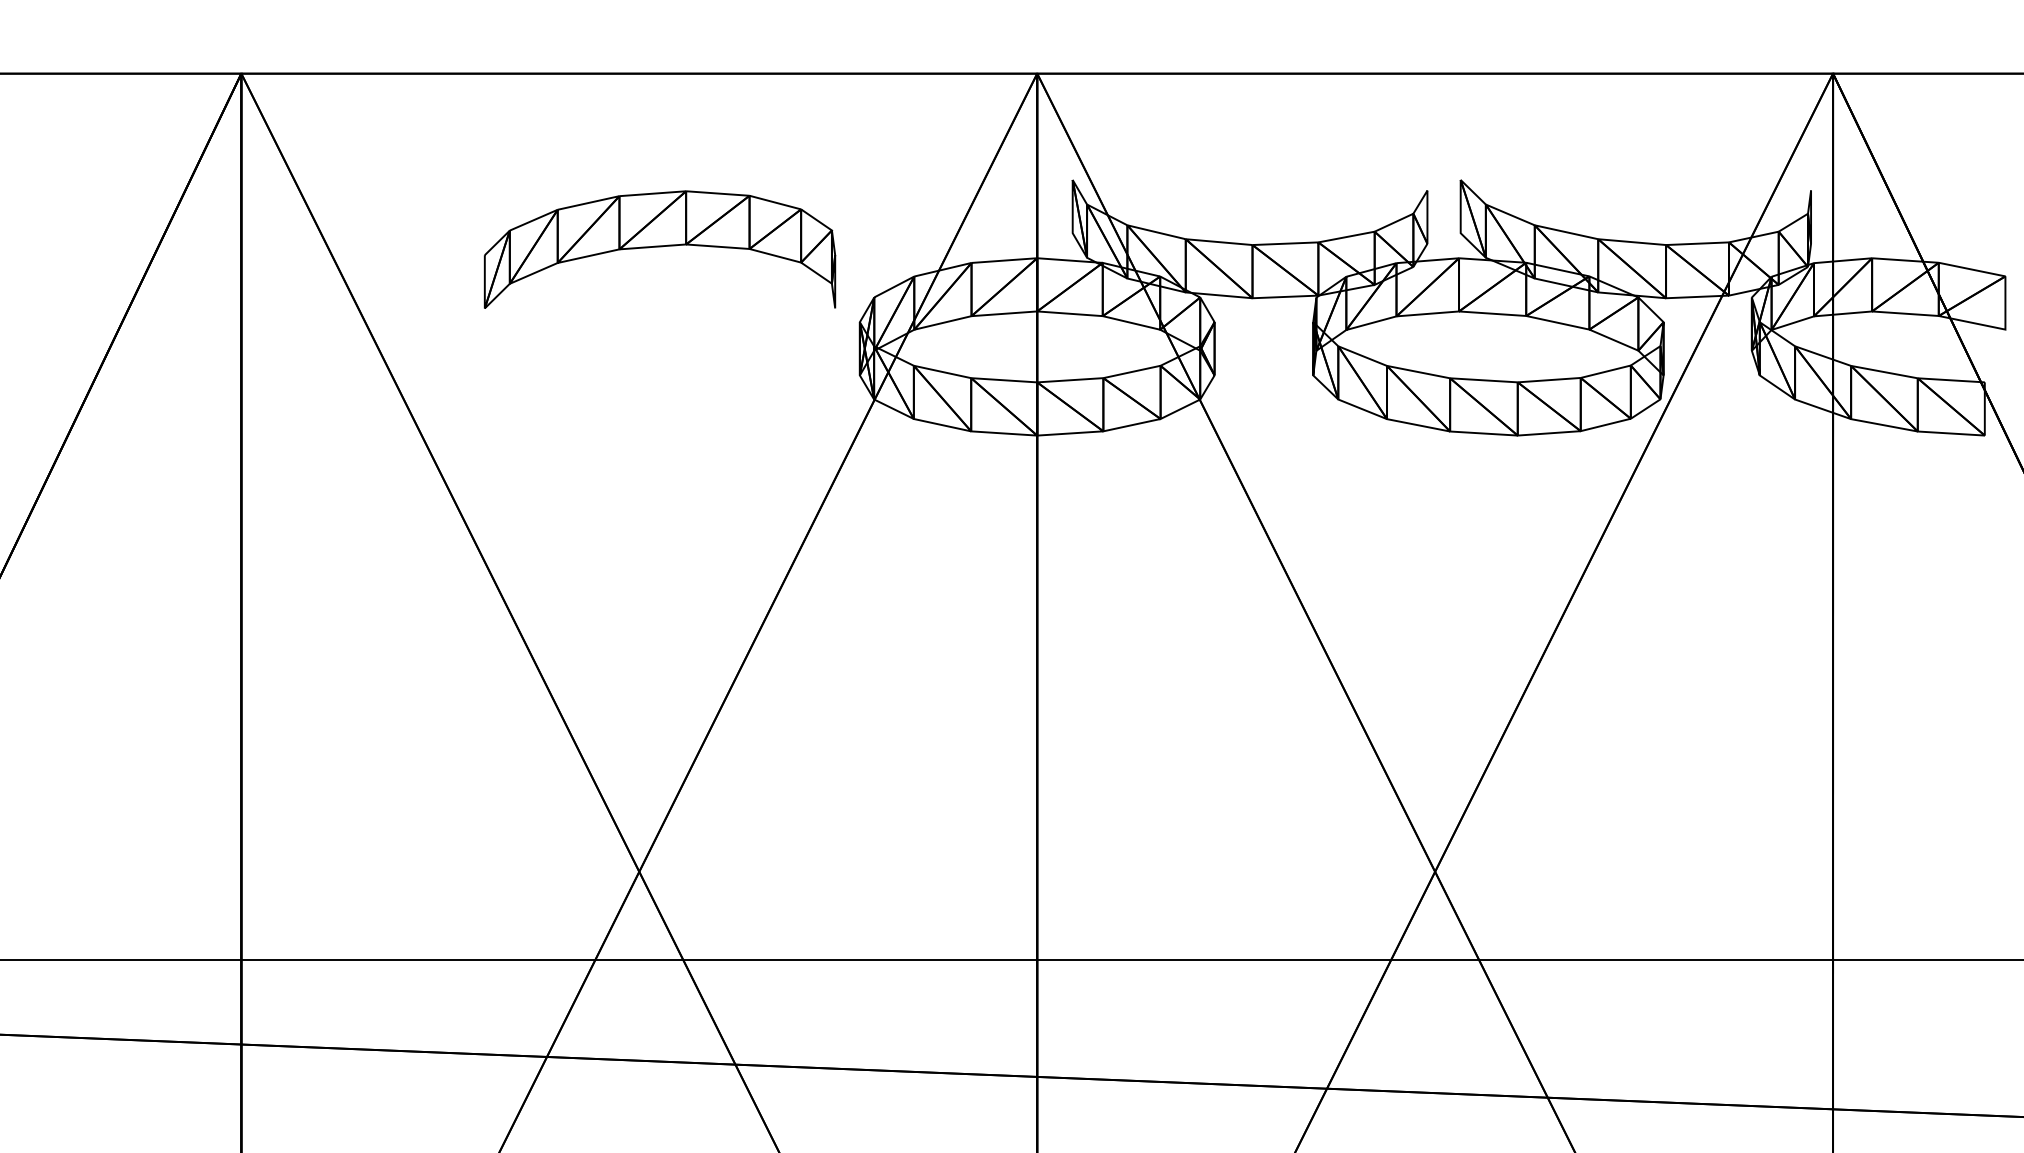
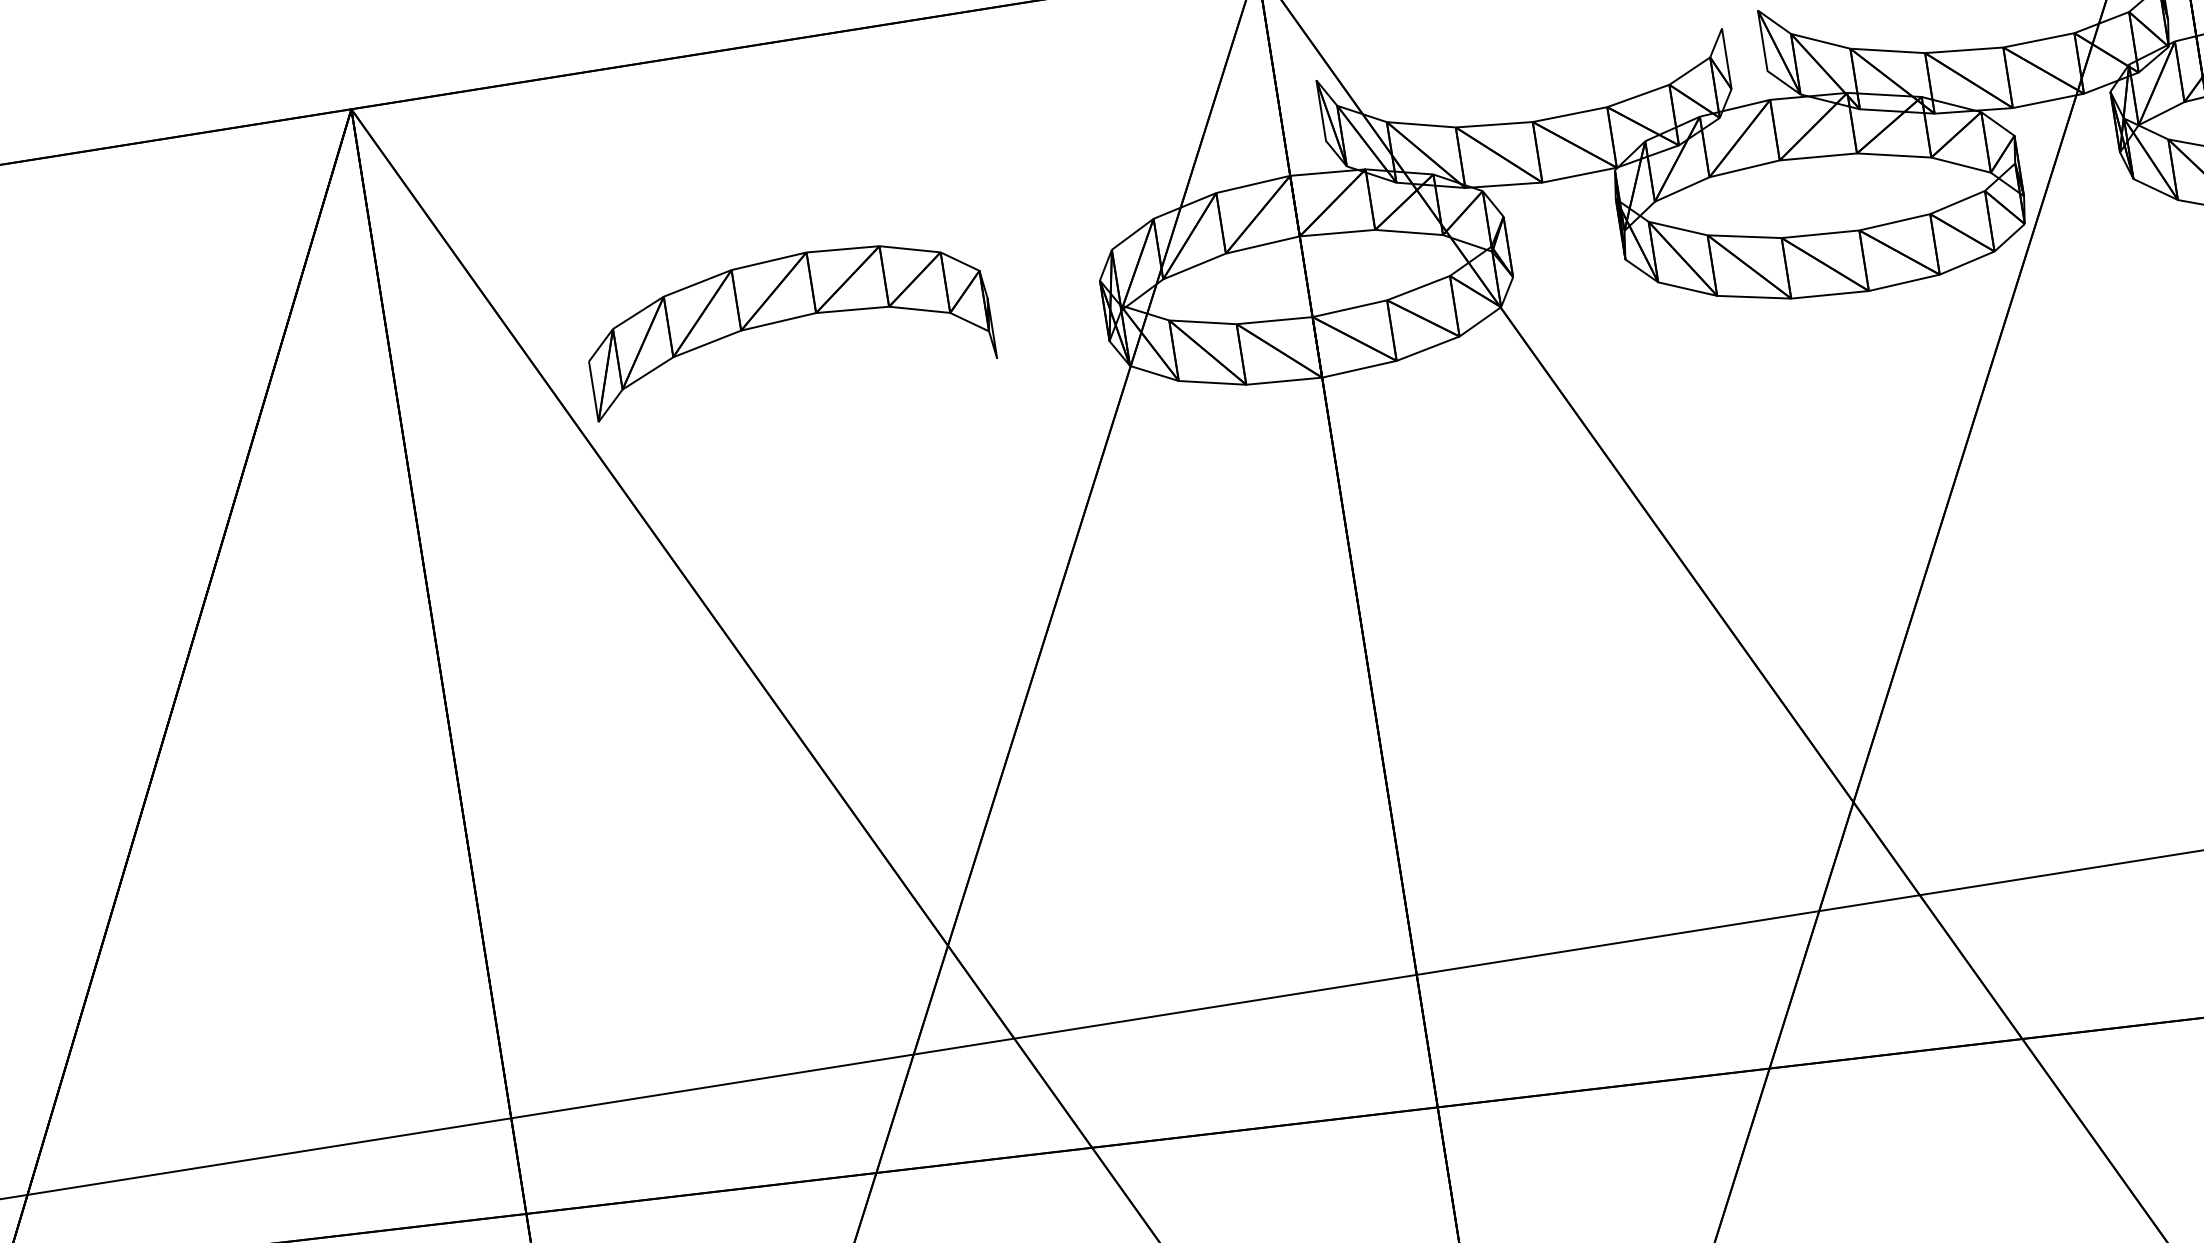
part: (659, 249) -> (786, 323), moved

